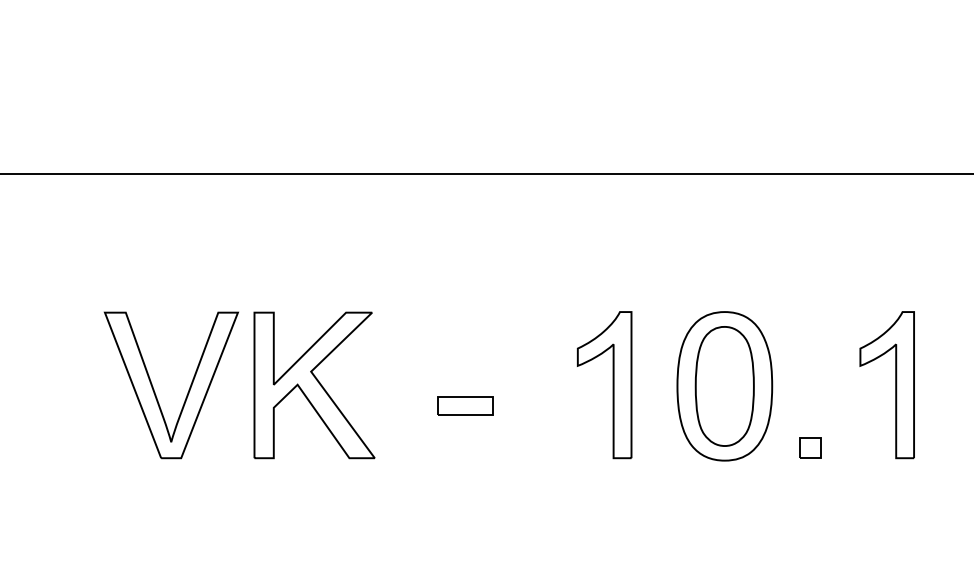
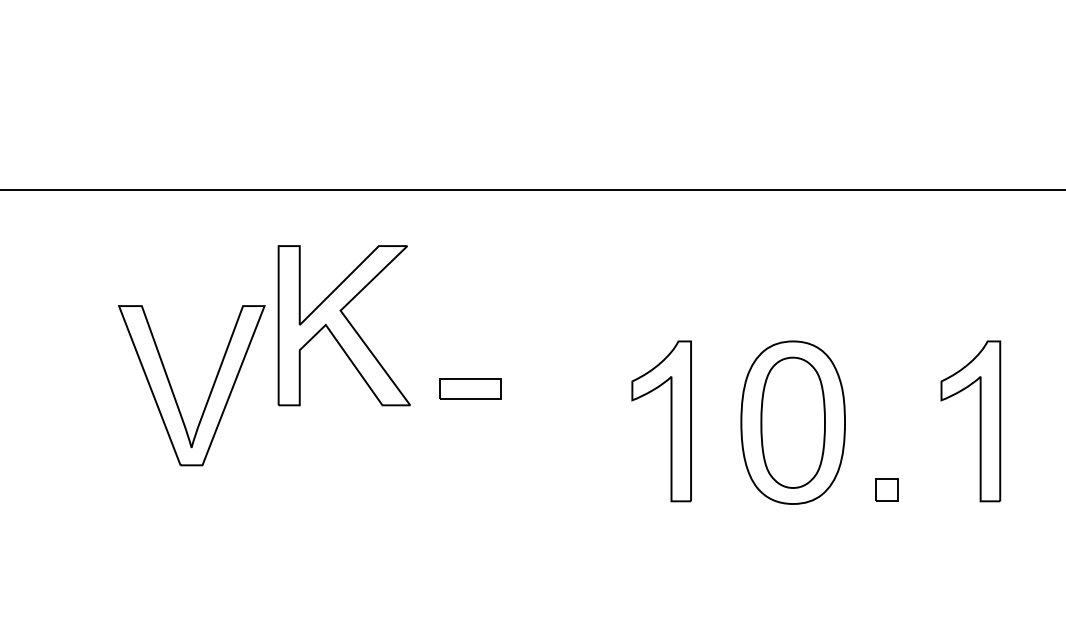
part: (313, 385) -> (343, 325), moved
part: (155, 392) -> (174, 393), moved
part: (465, 405) -> (470, 388), moved

